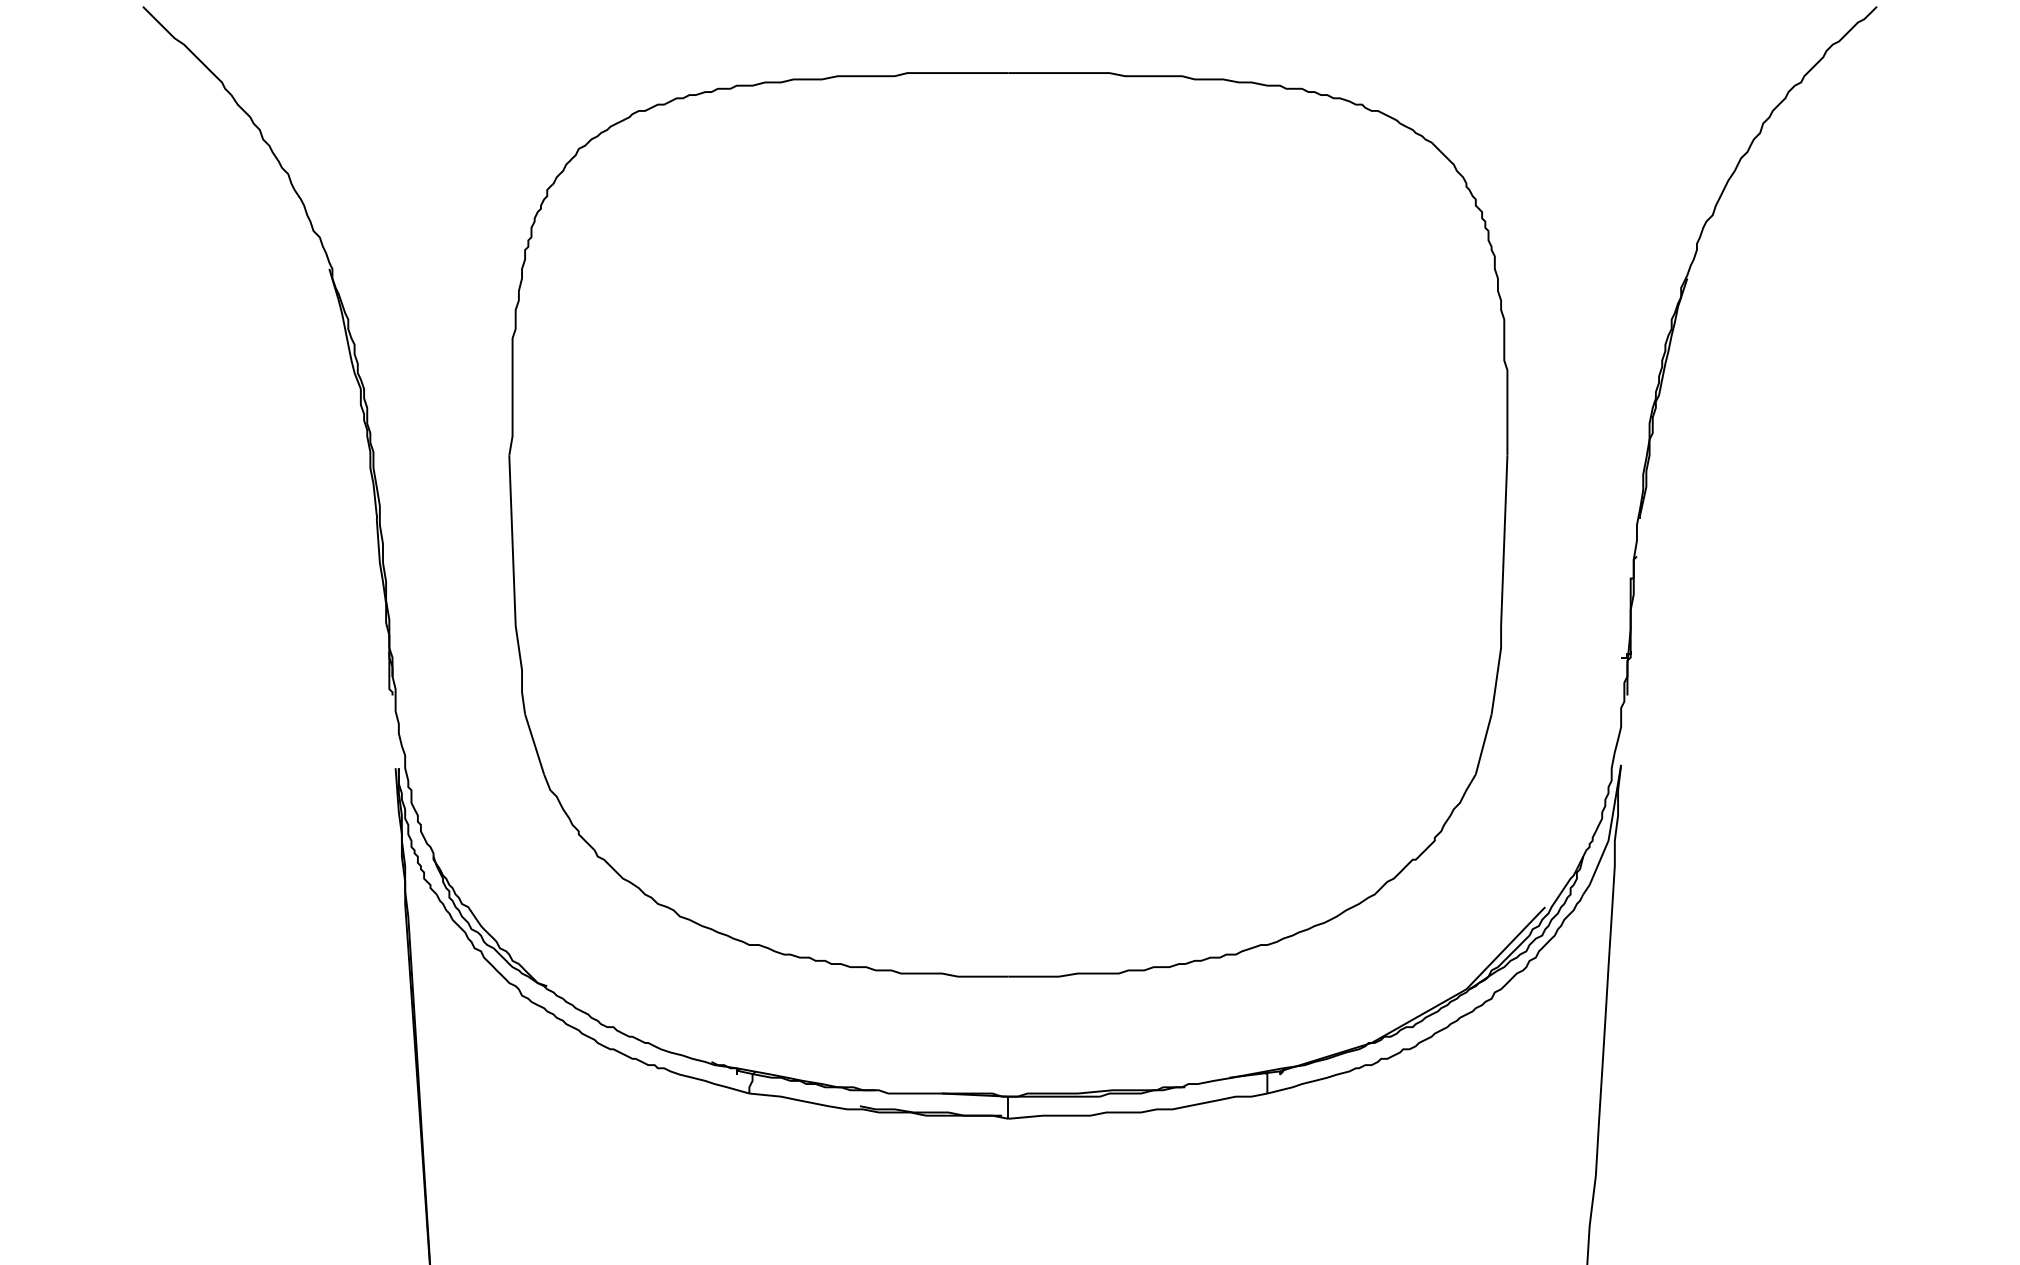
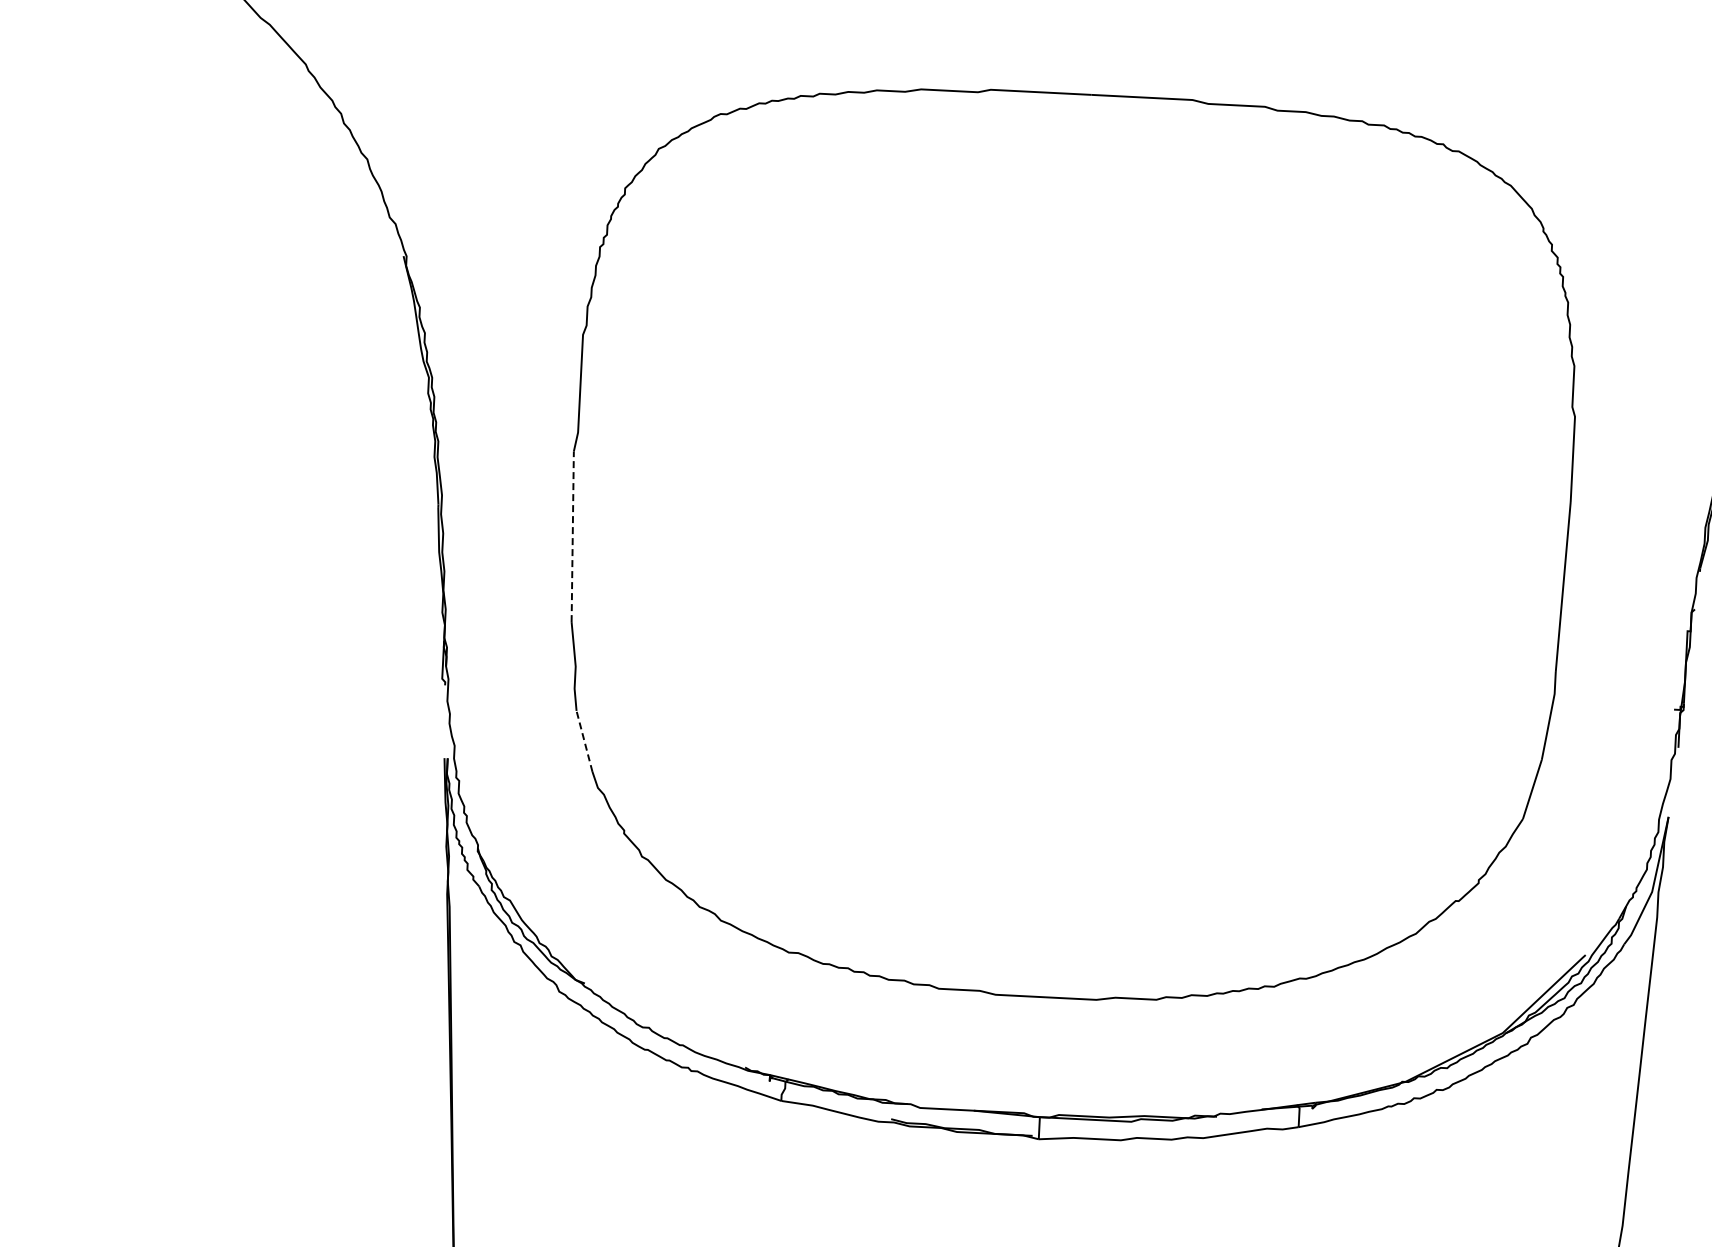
line: (512, 540) -> (572, 536), solid -> dashed
line: (534, 744) -> (584, 741), solid -> dashed

